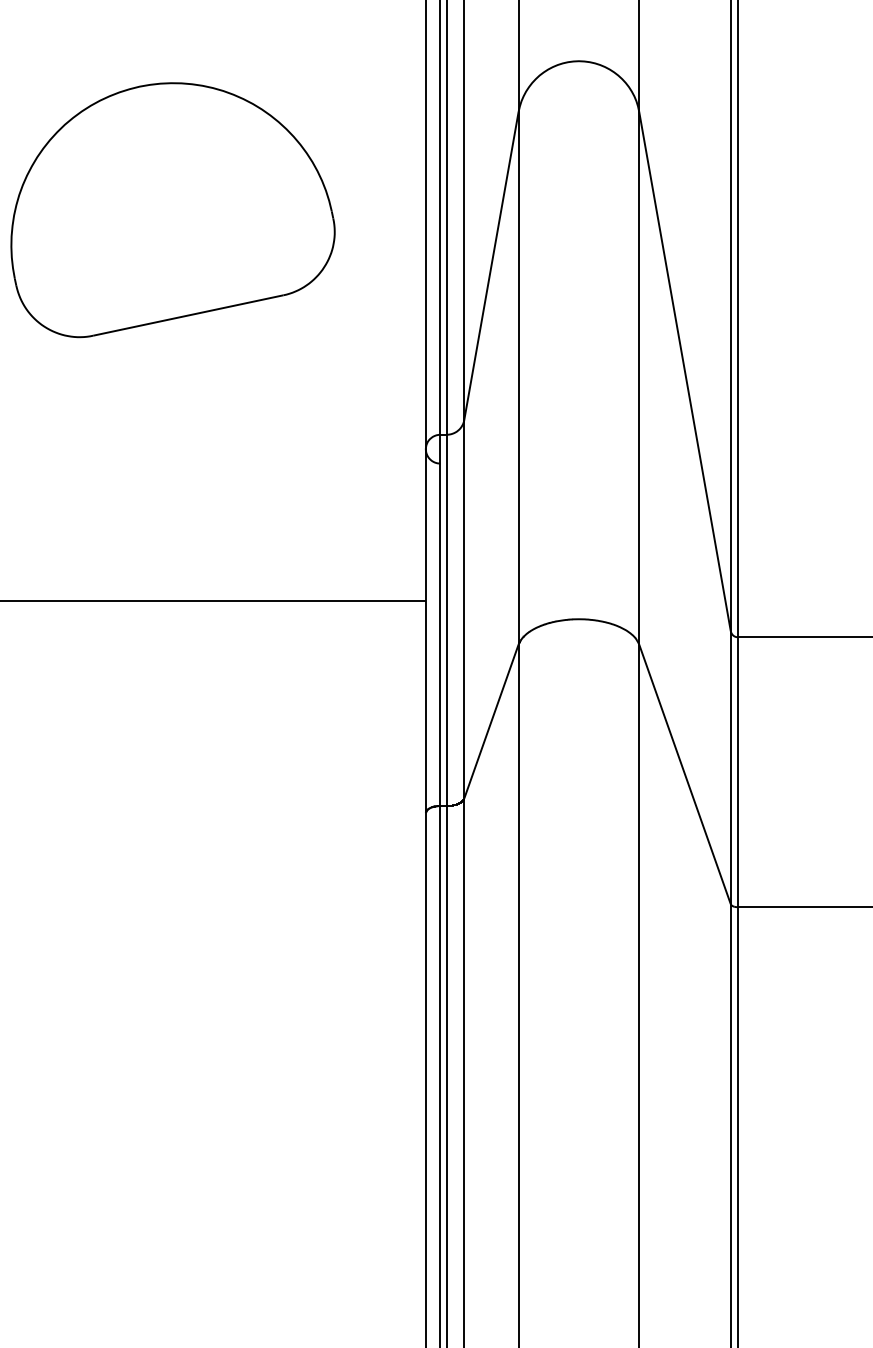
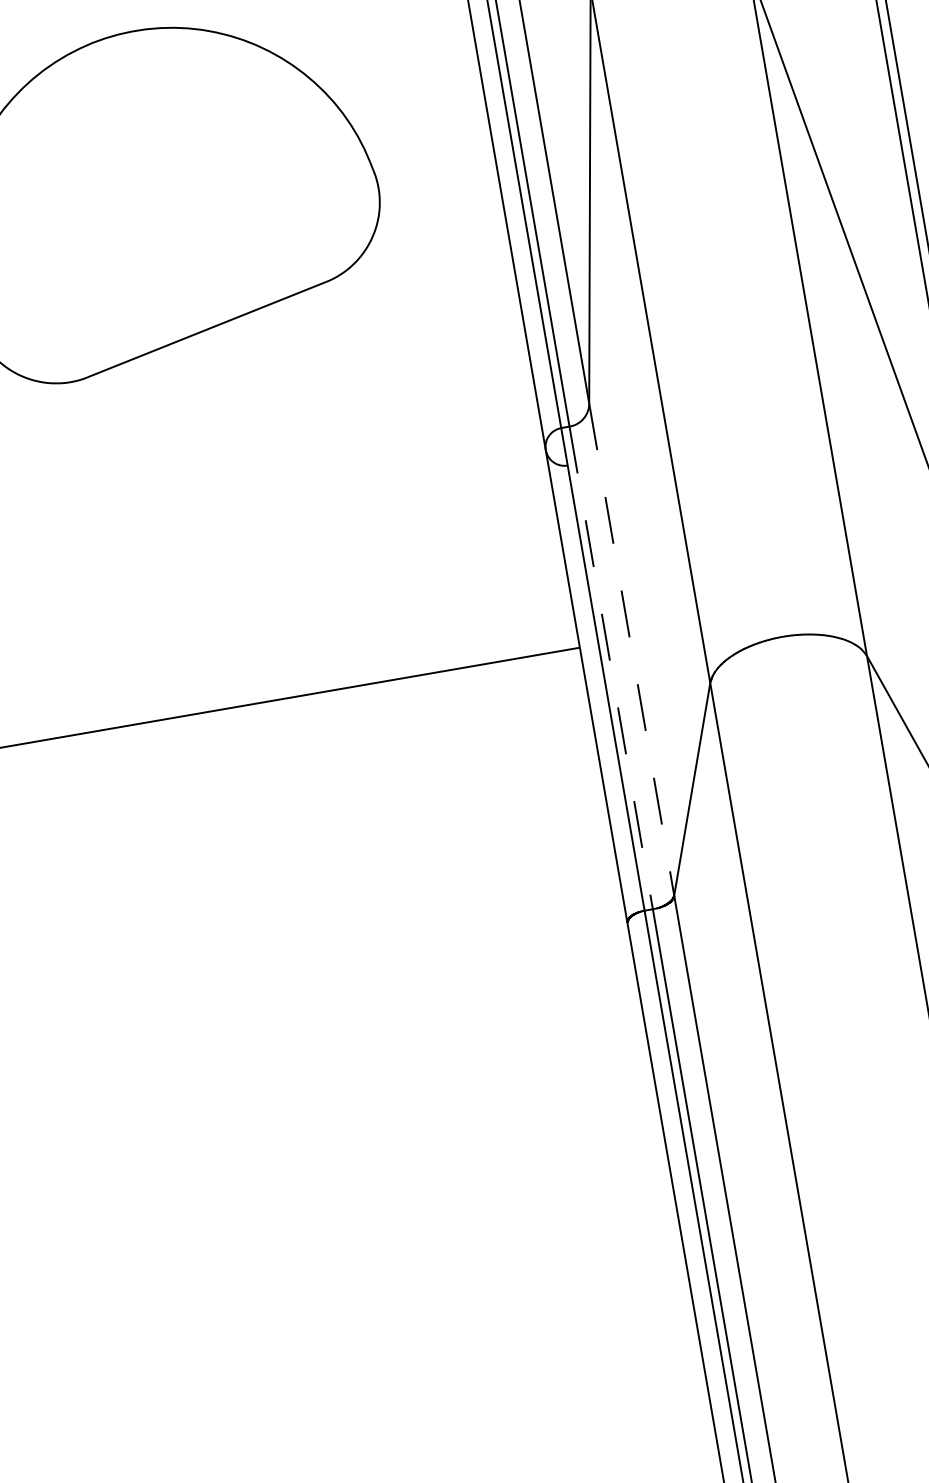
line: (464, 609) -> (632, 649), solid -> dashed
line: (446, 620) -> (611, 668), solid -> dashed

